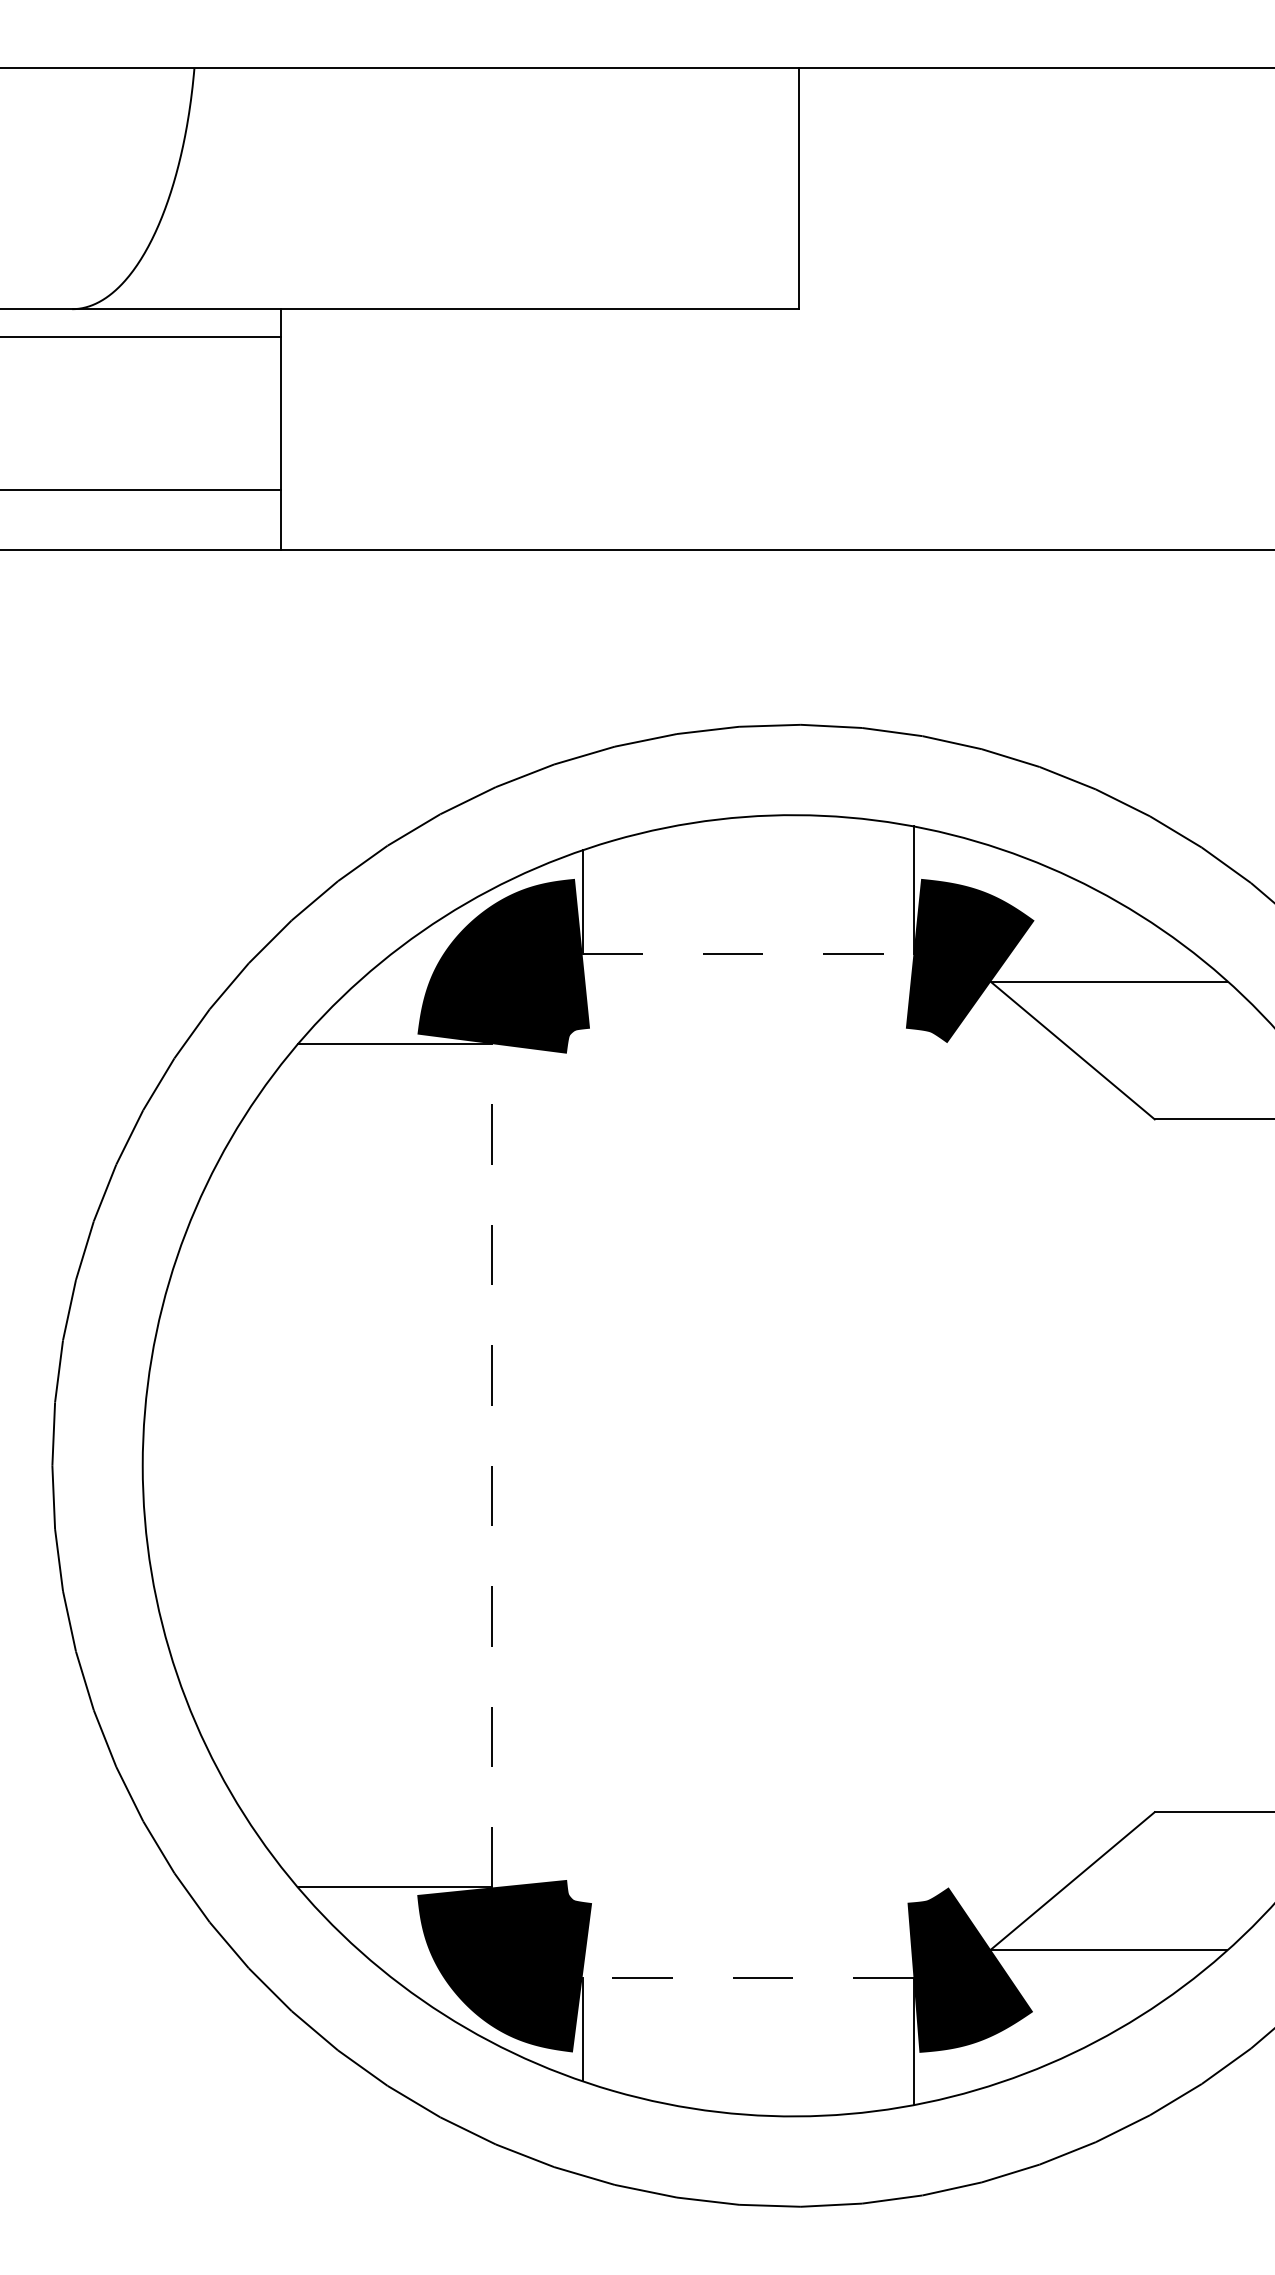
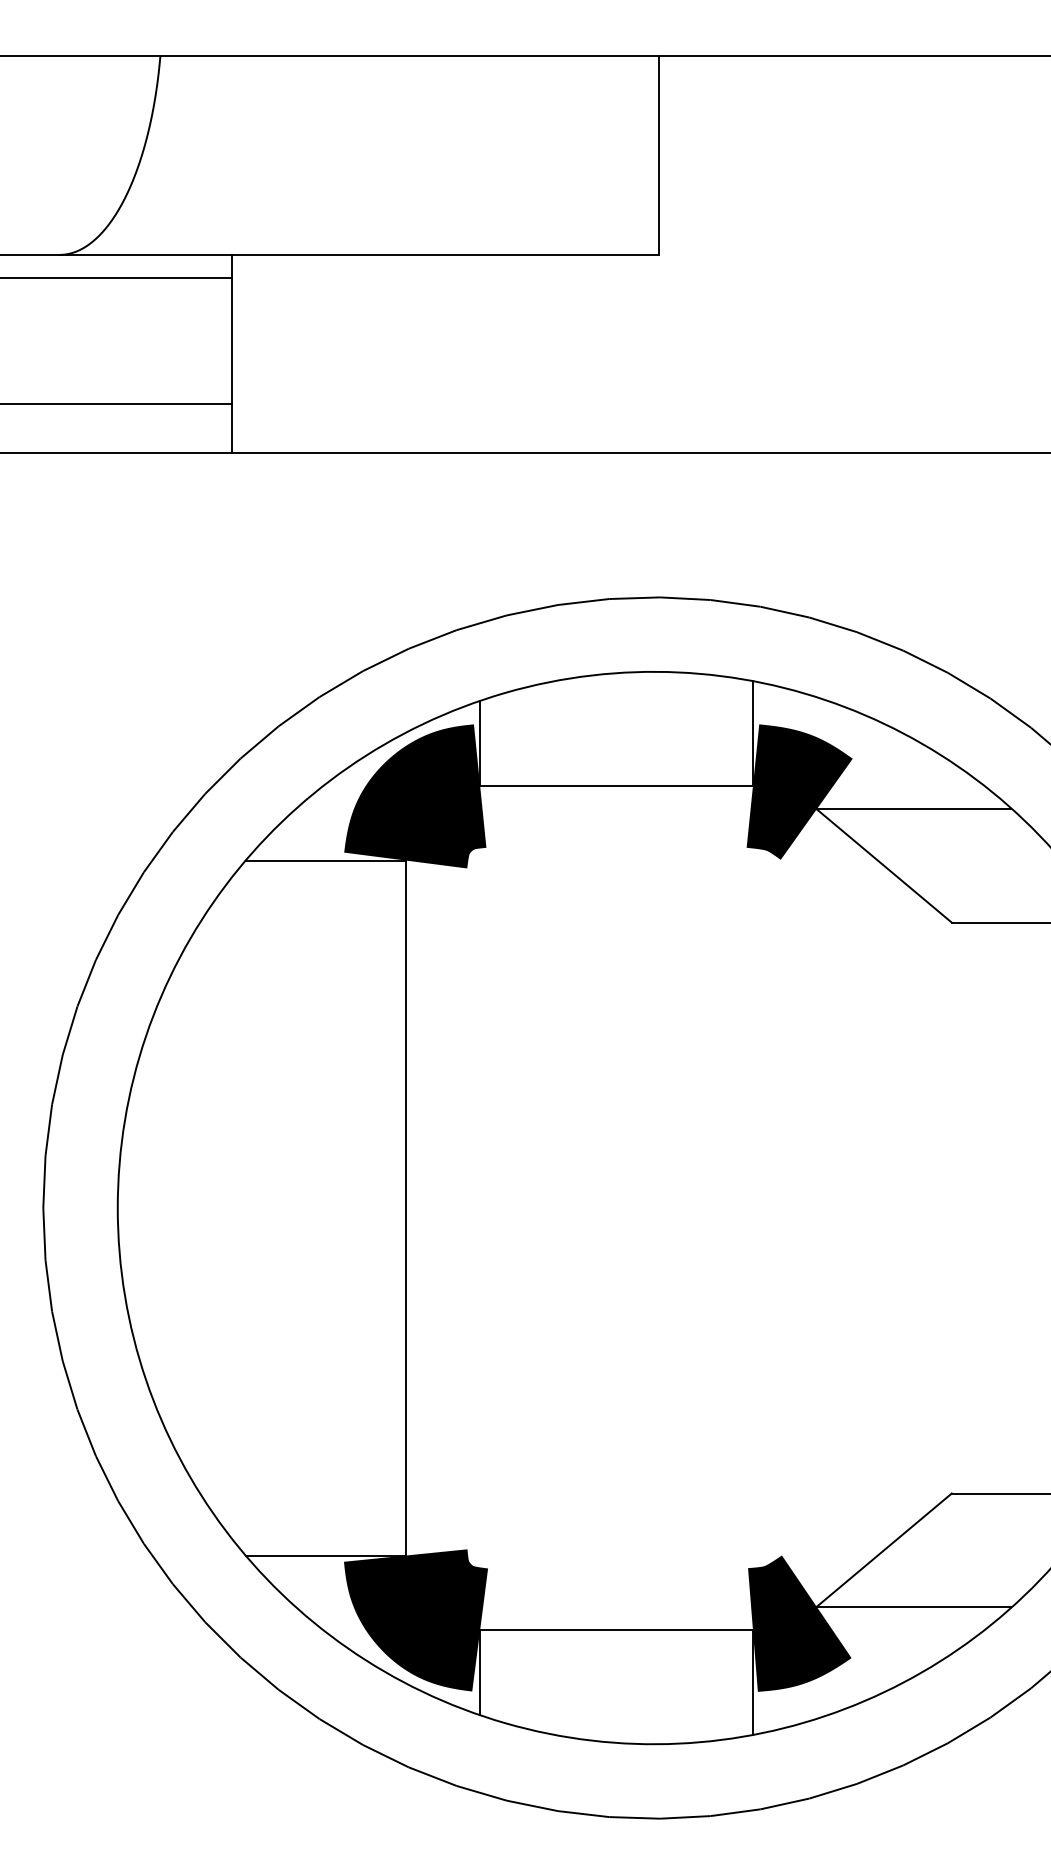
line: (748, 953) -> (616, 785), dashed -> solid
line: (492, 1465) -> (406, 1207), dashed -> solid
line: (747, 1977) -> (616, 1629), dashed -> solid

